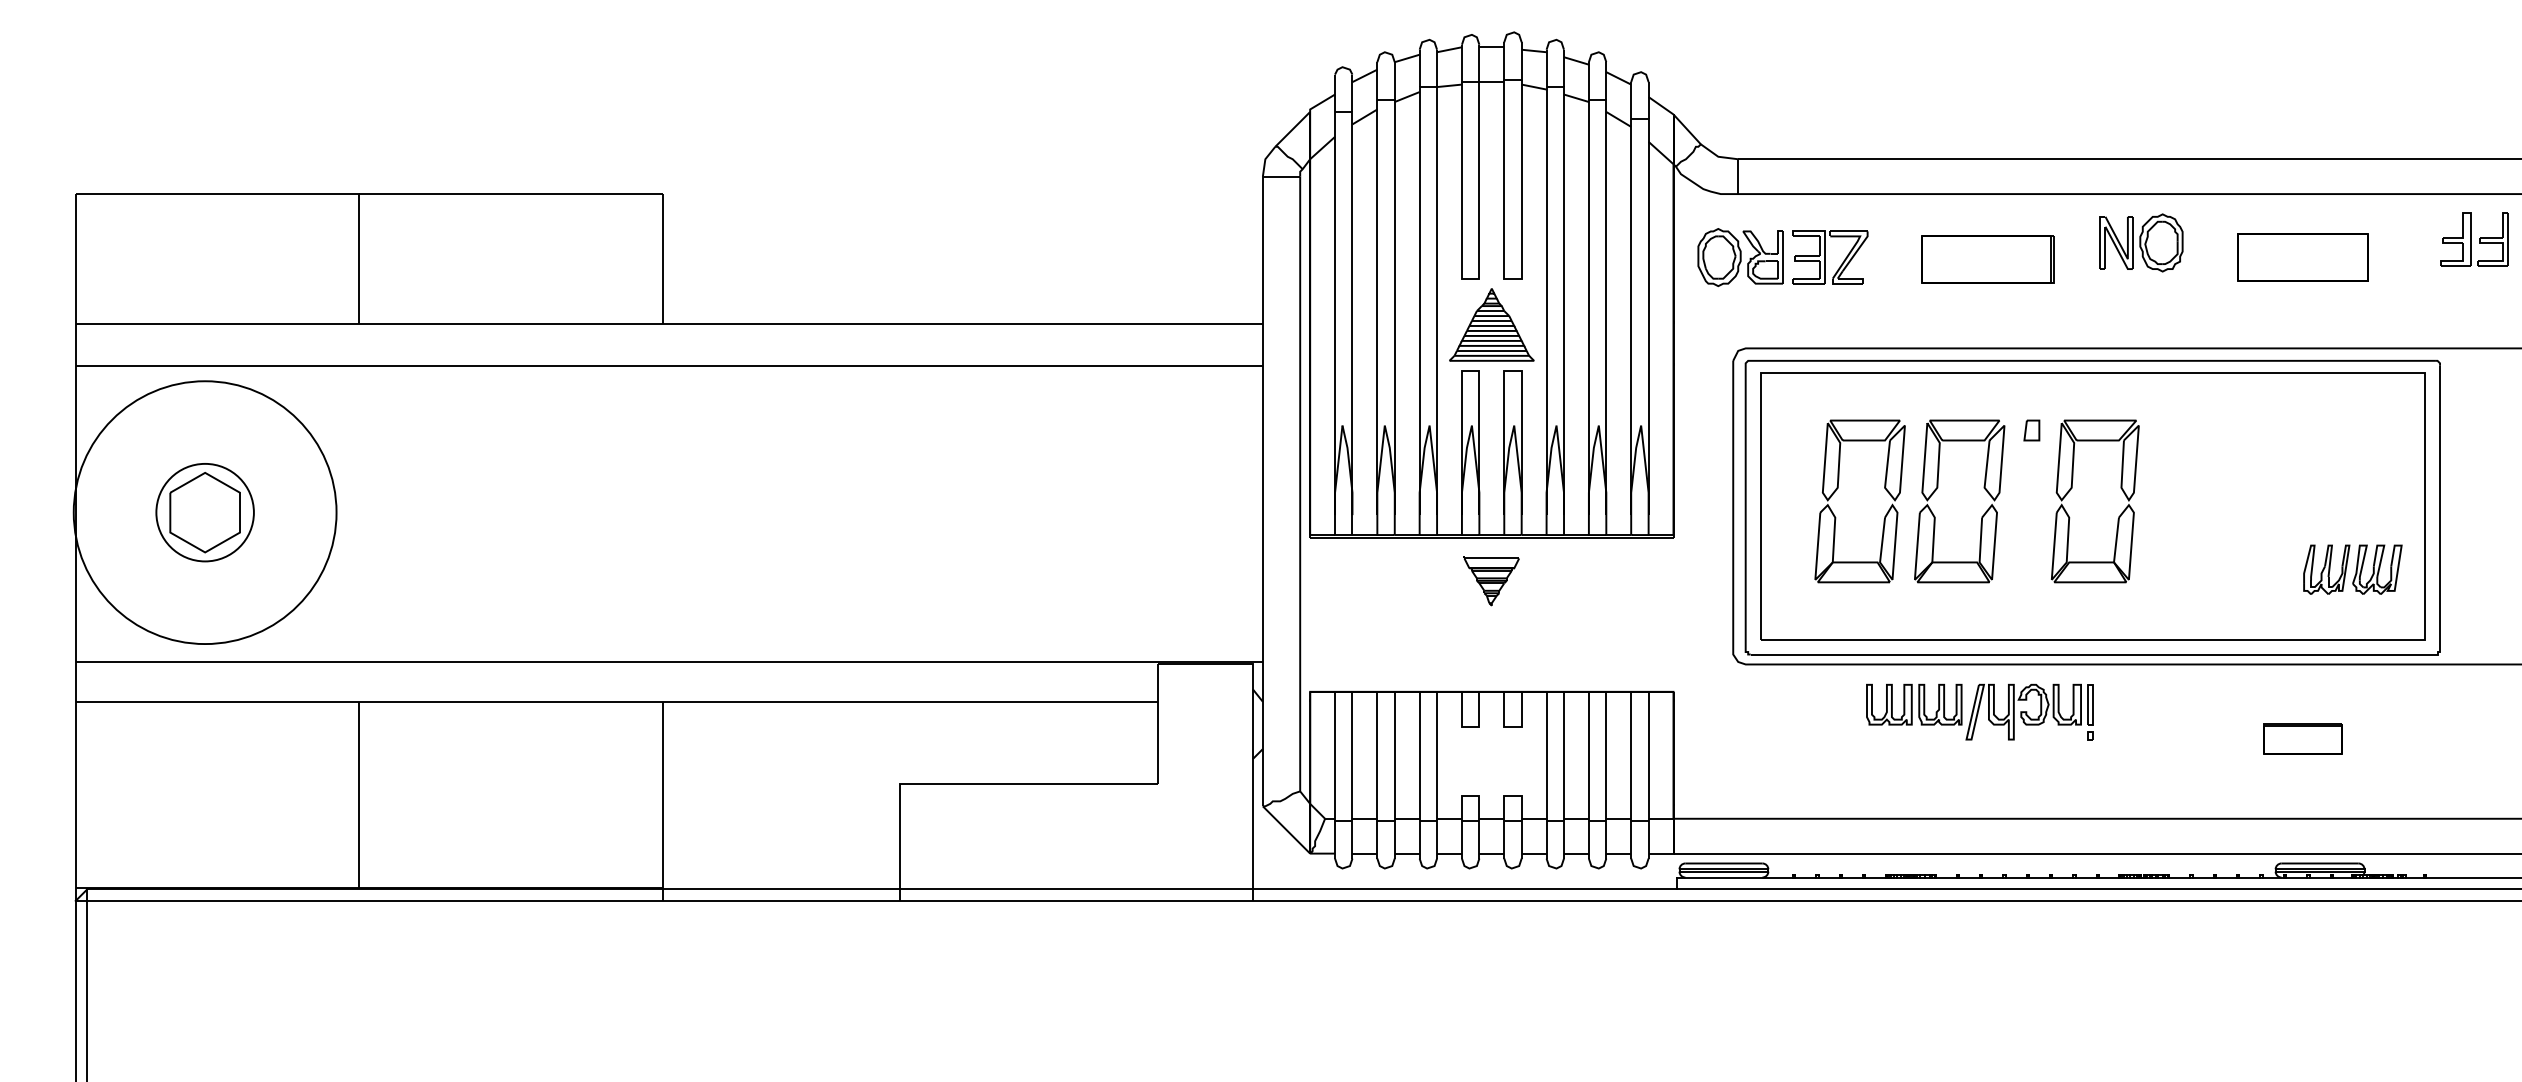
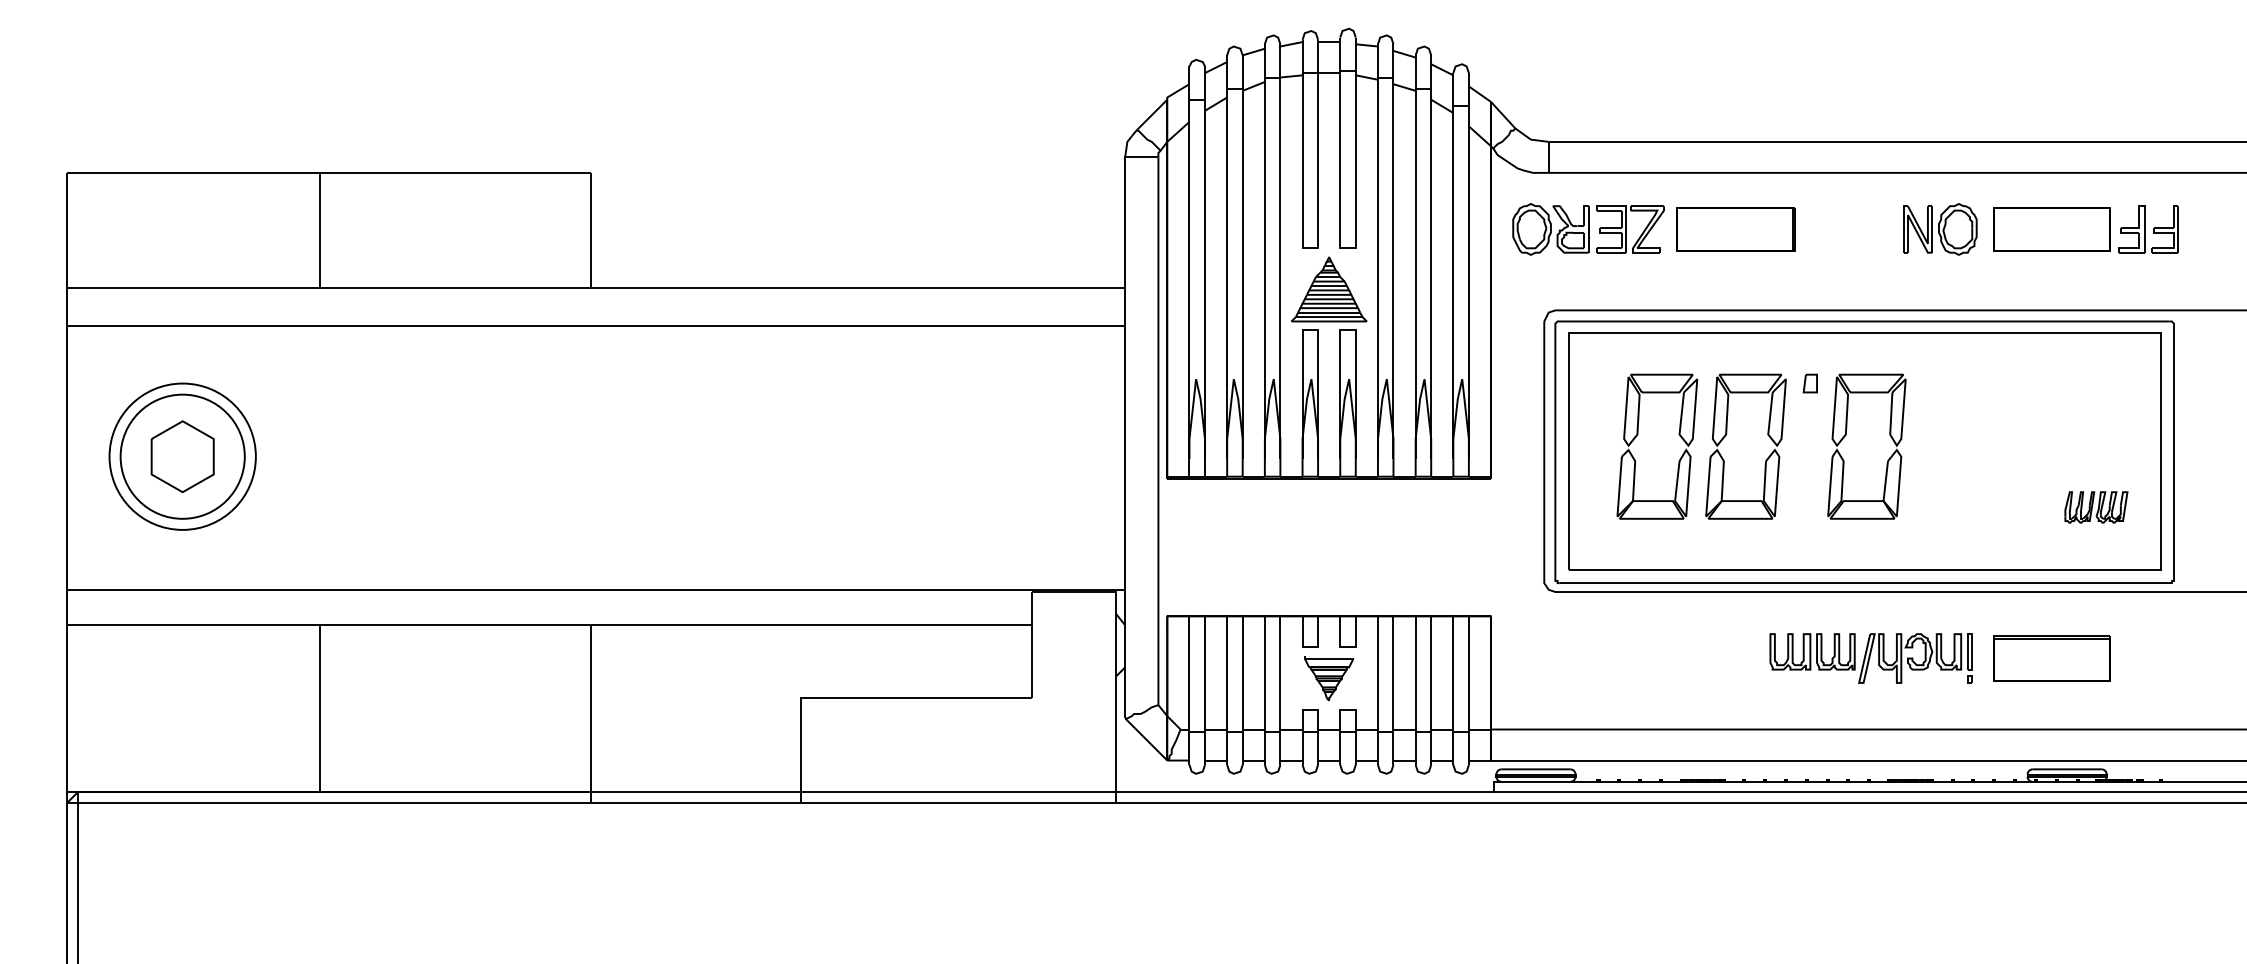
part: (2474, 239) -> (2148, 229), moved
part: (2142, 243) -> (1940, 229), moved
part: (1987, 259) -> (1735, 229), moved
circle: (204, 512) -> (182, 456), size x0.62
circle: (204, 512) -> (182, 456), size x1.43
part: (2352, 569) -> (2096, 507), size x0.71
part: (1492, 580) -> (1329, 678), moved
part: (1979, 712) -> (1870, 658), moved
part: (2302, 739) -> (2051, 658), size x1.67

